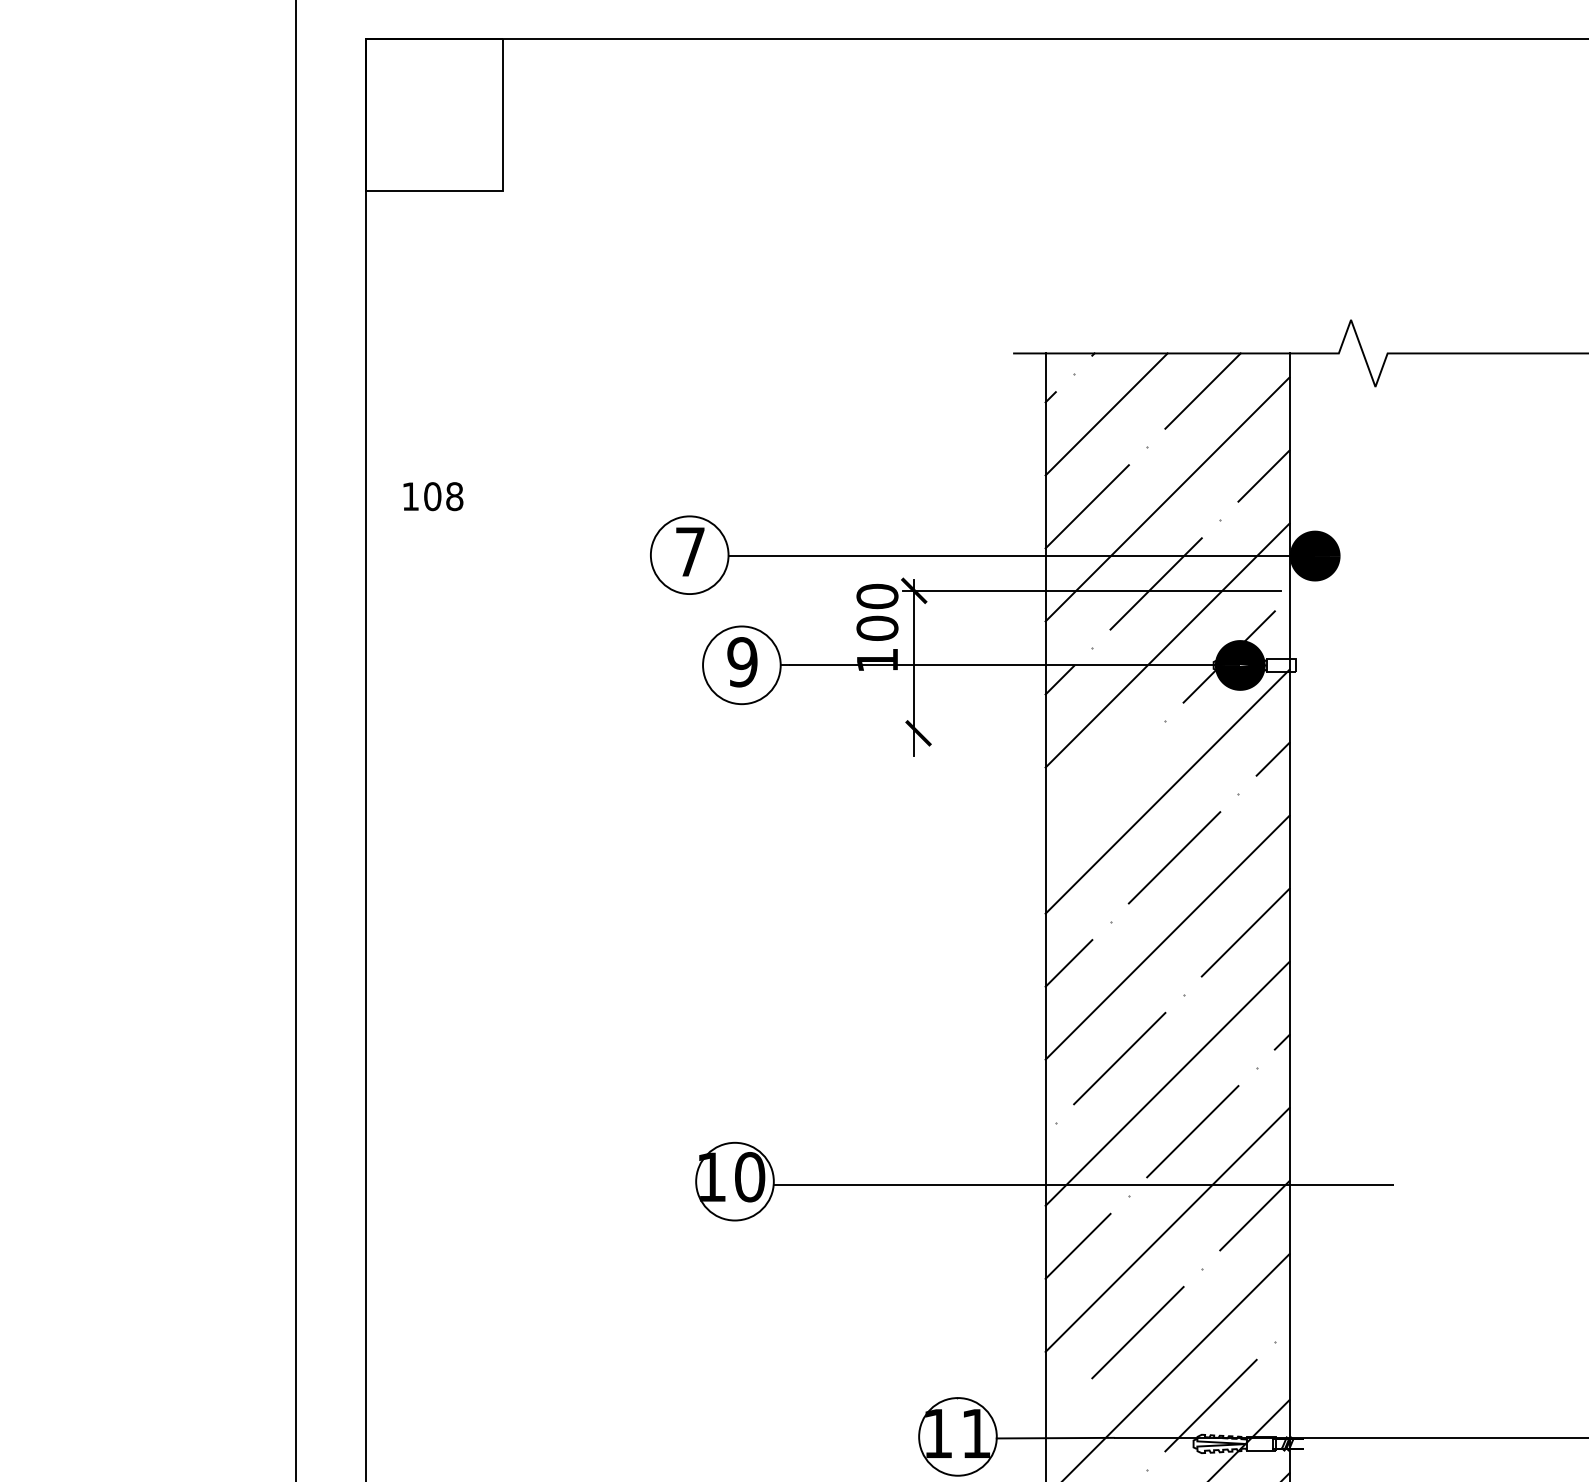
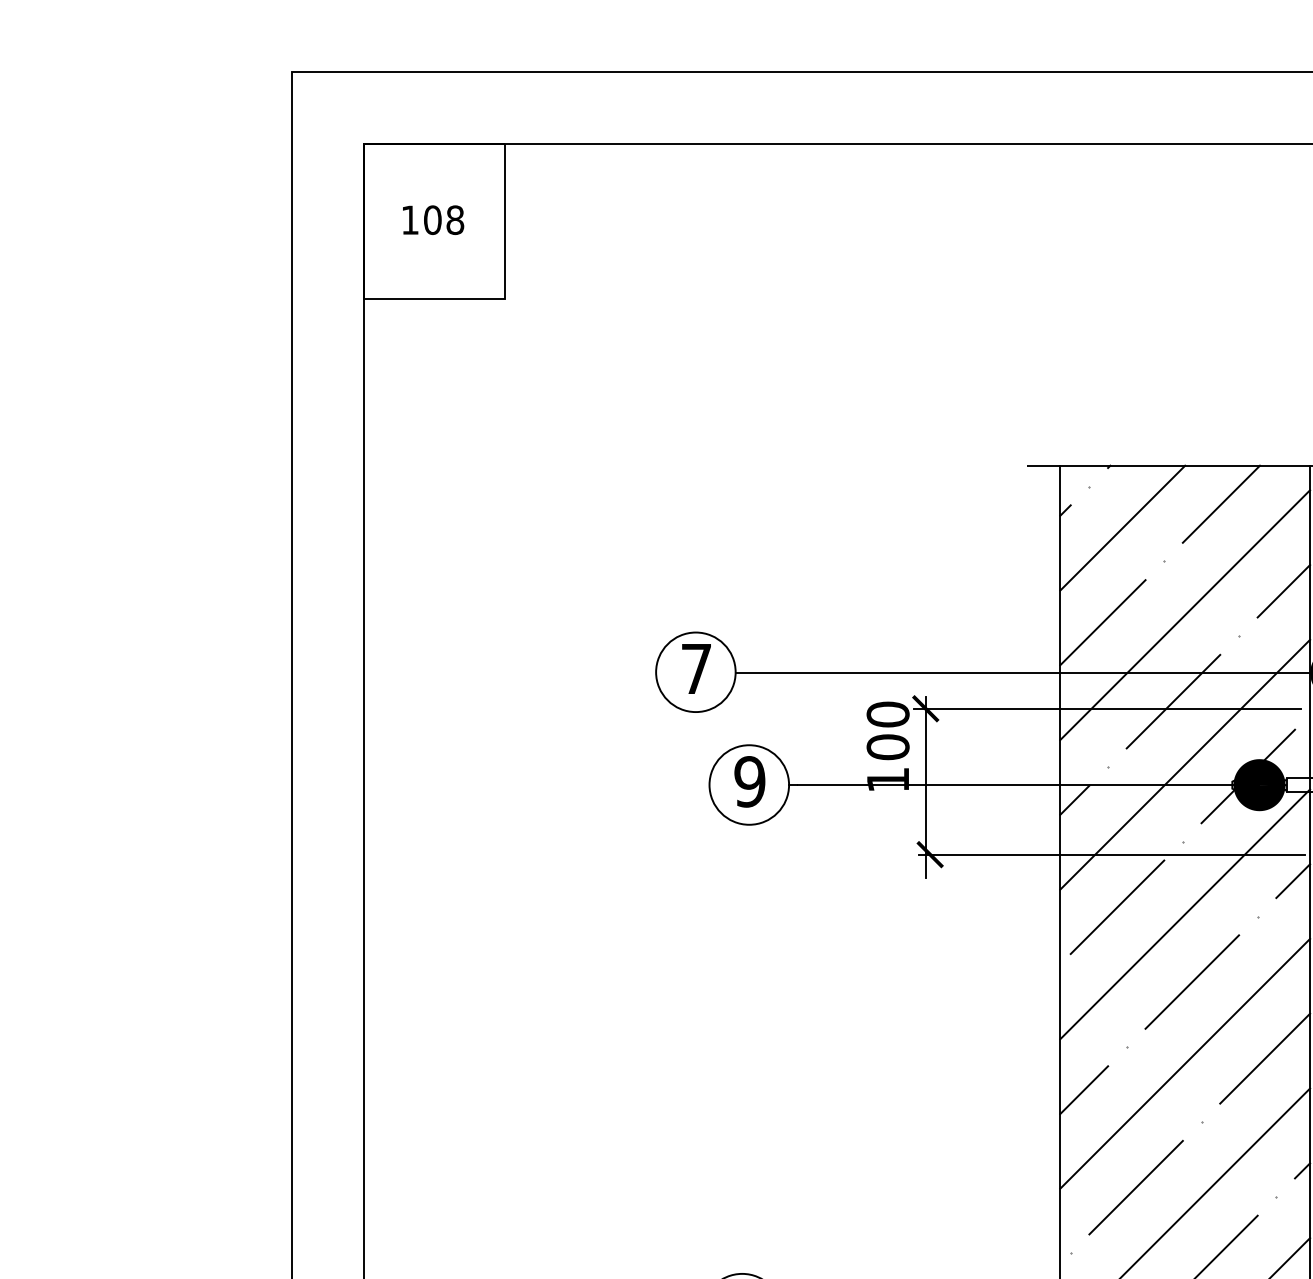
text: (433, 496) -> (433, 220), moved
line: (1096, 733) -> (1112, 854), added
line: (1101, 784) -> (1117, 907), added

